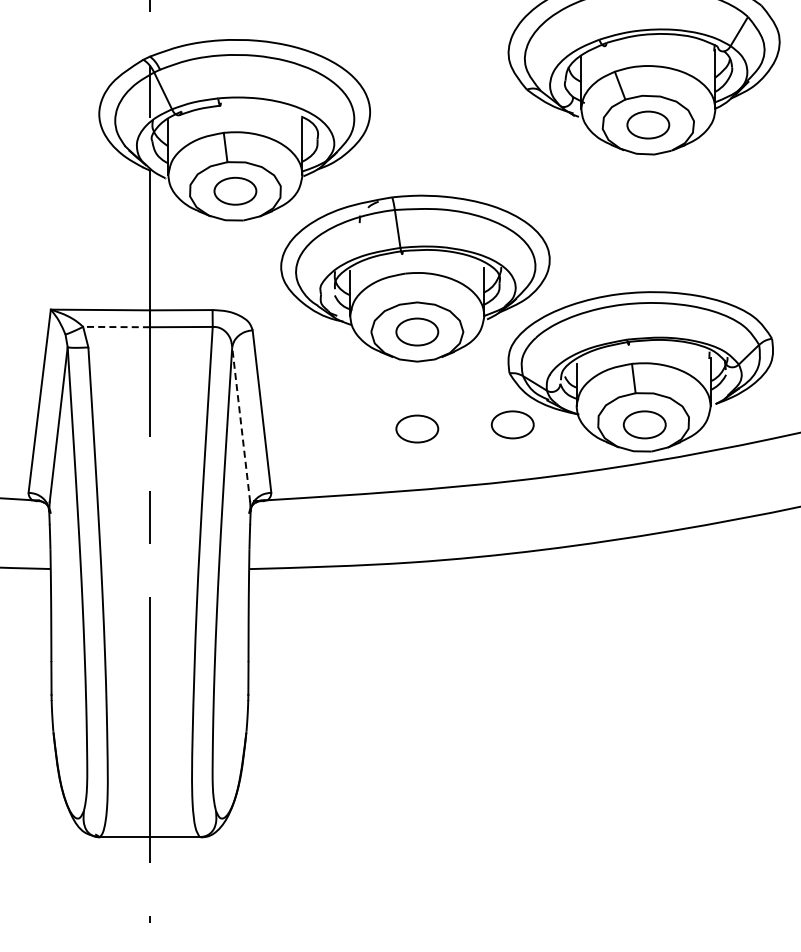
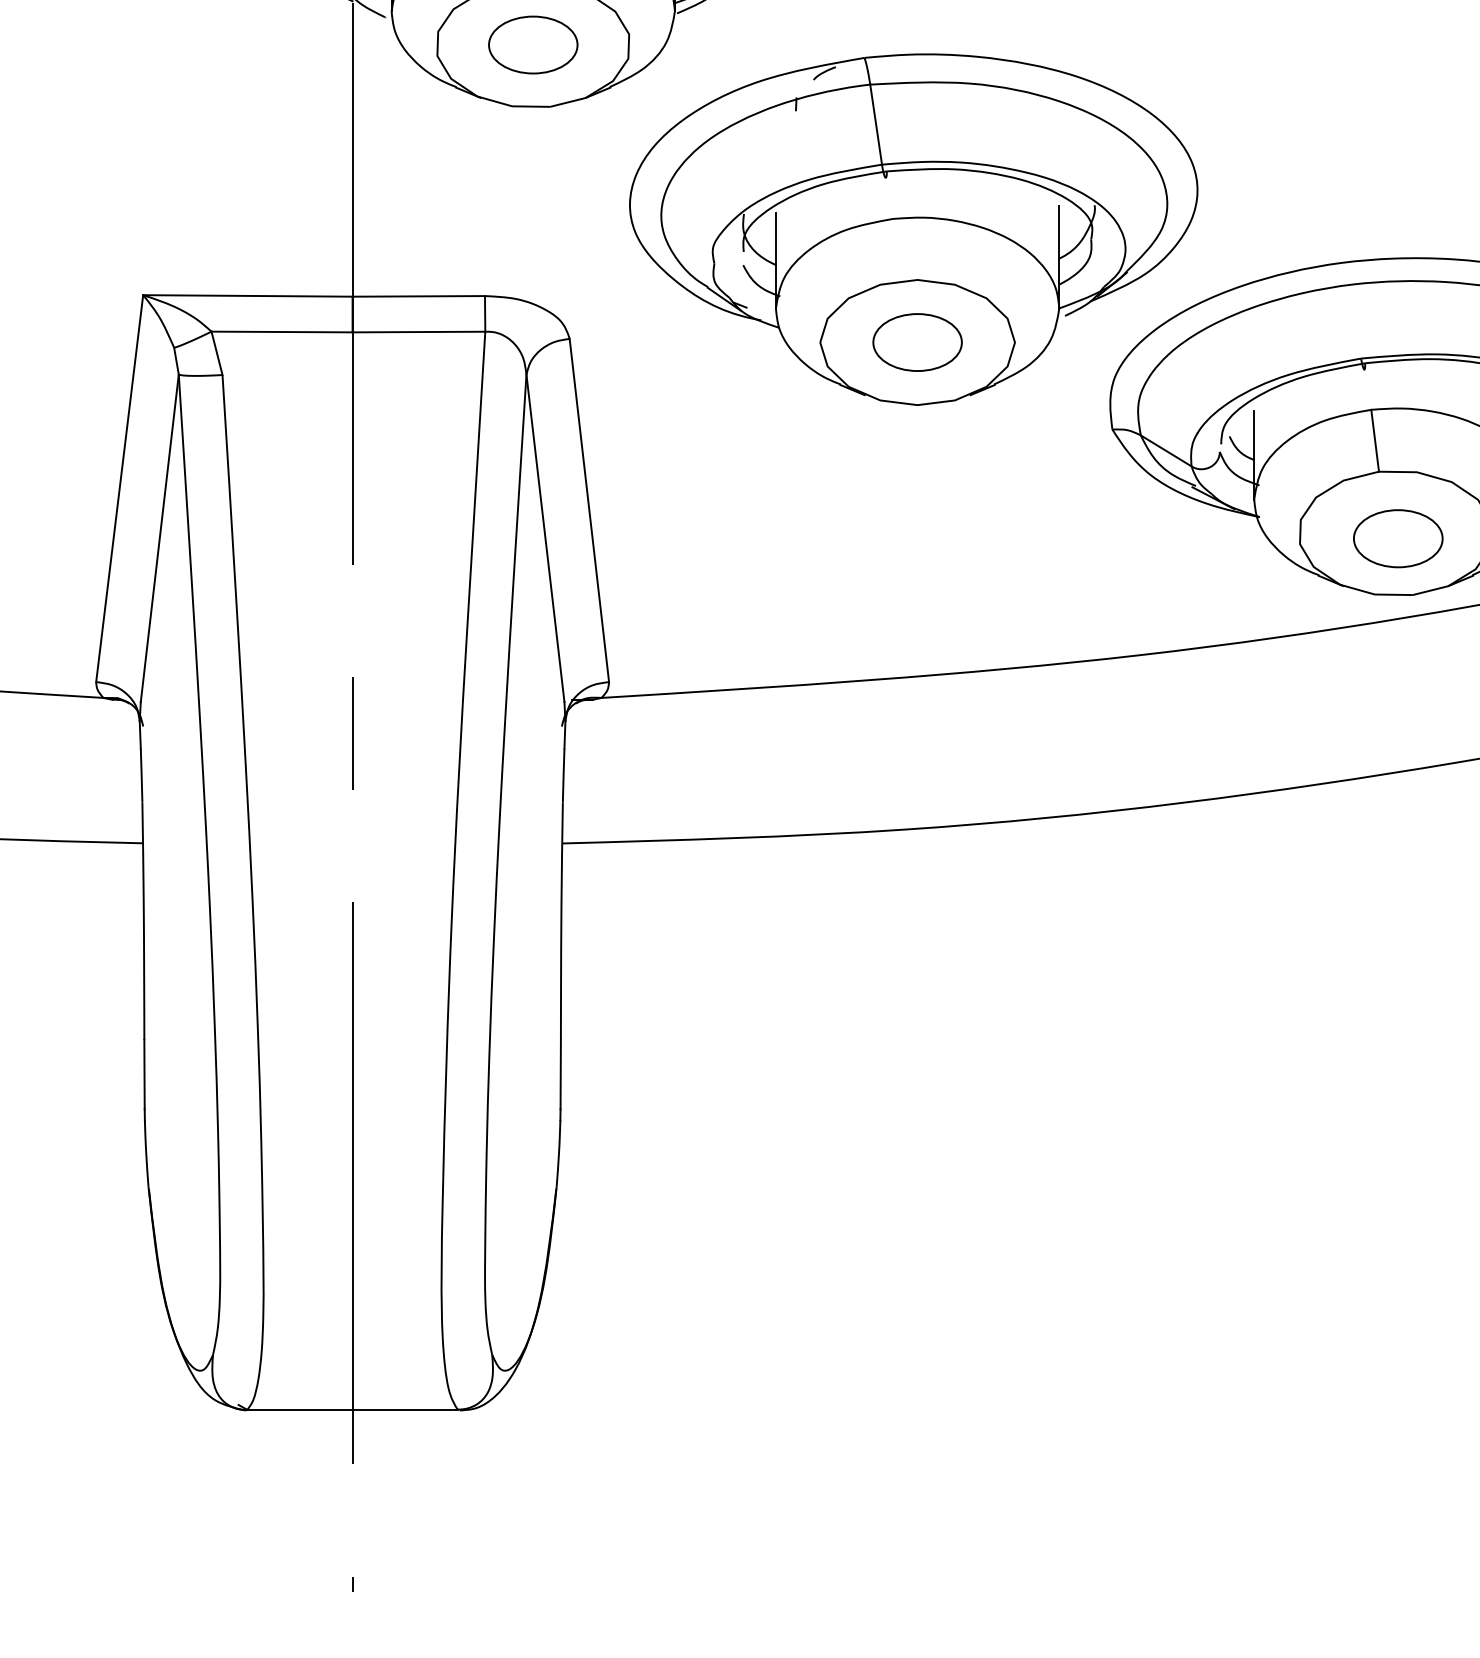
line: (116, 327) -> (281, 332), dashed -> solid
line: (241, 424) -> (546, 537), dashed -> solid
part: (512, 424) -> (1118, 537), removed
part: (417, 428) -> (917, 546), removed

